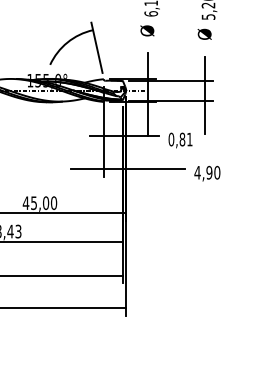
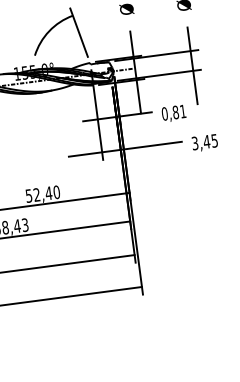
text: (207, 172) -> (204, 141), 4,90 -> 3,45
text: (35, 203) -> (38, 195), 45,00 -> 52,40

